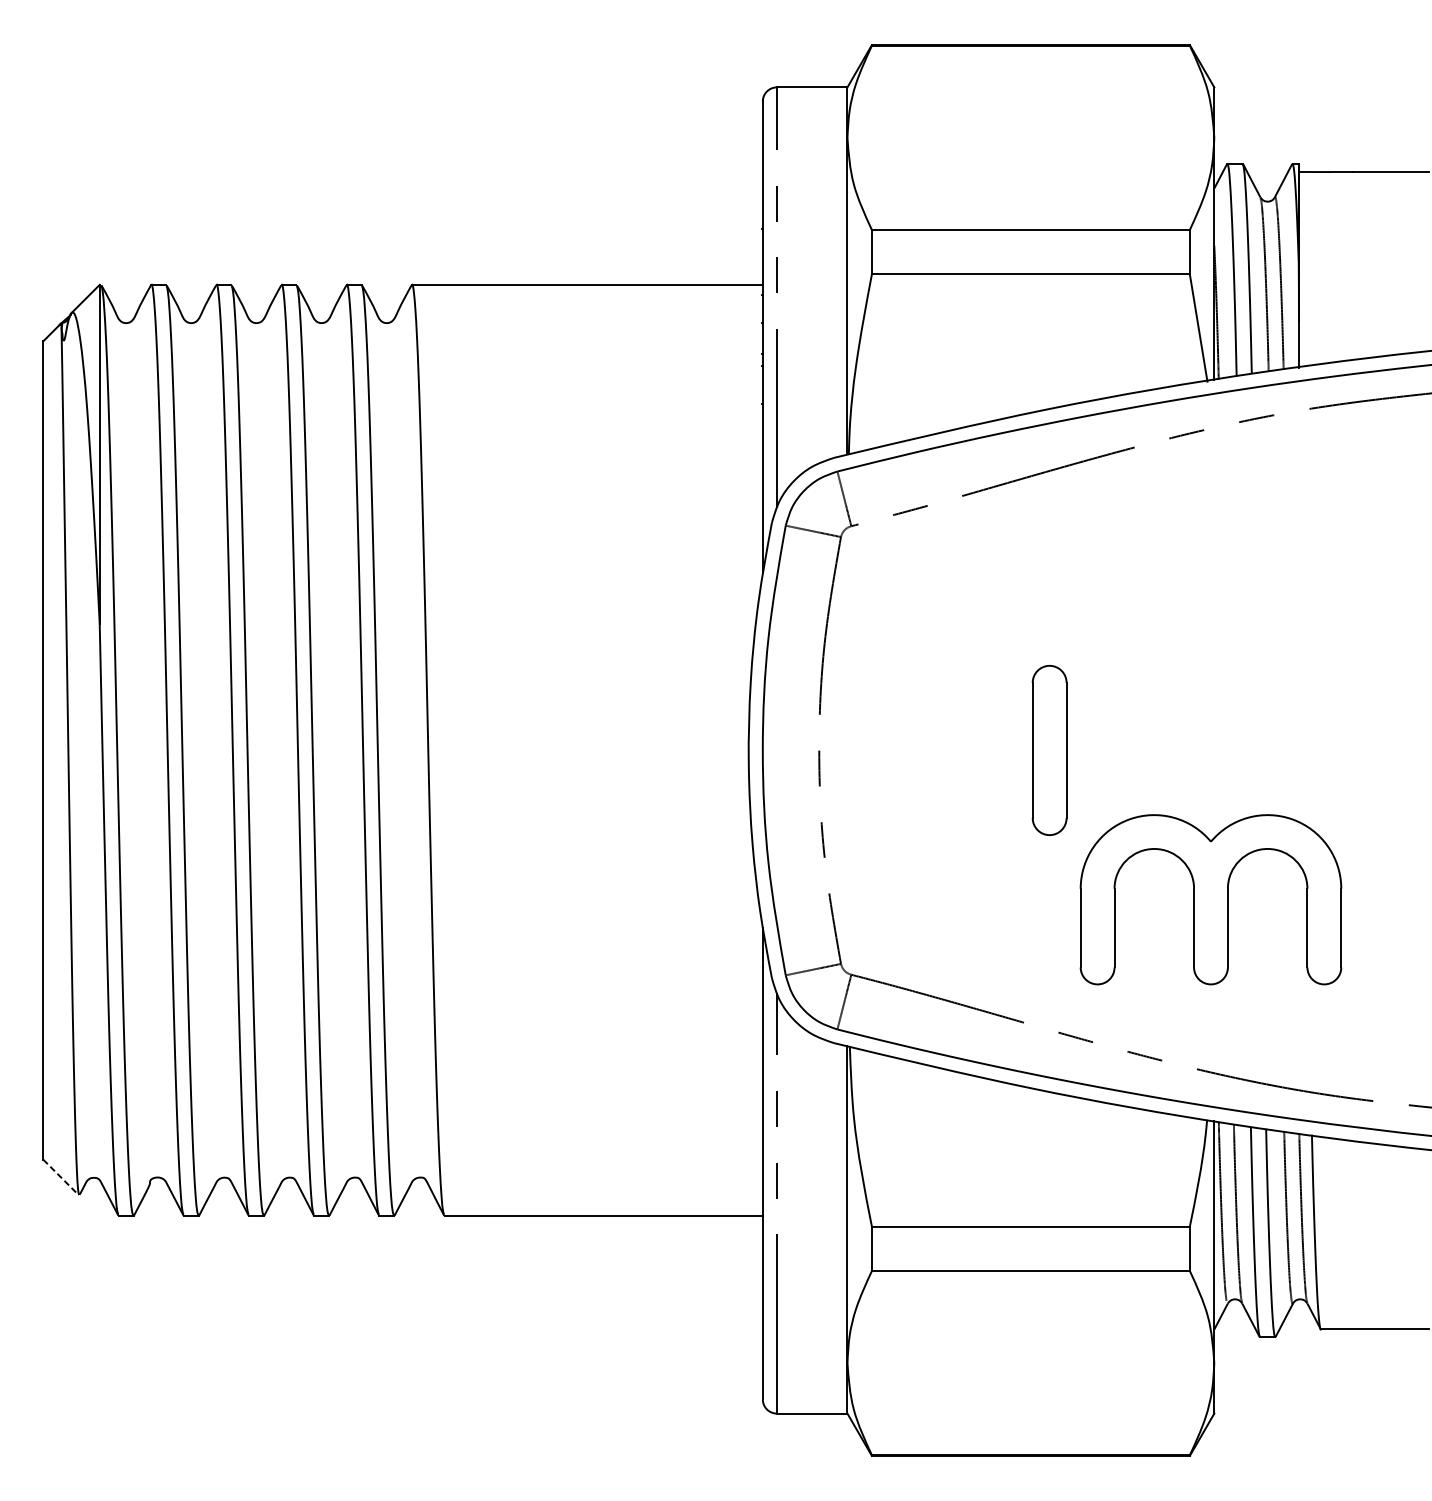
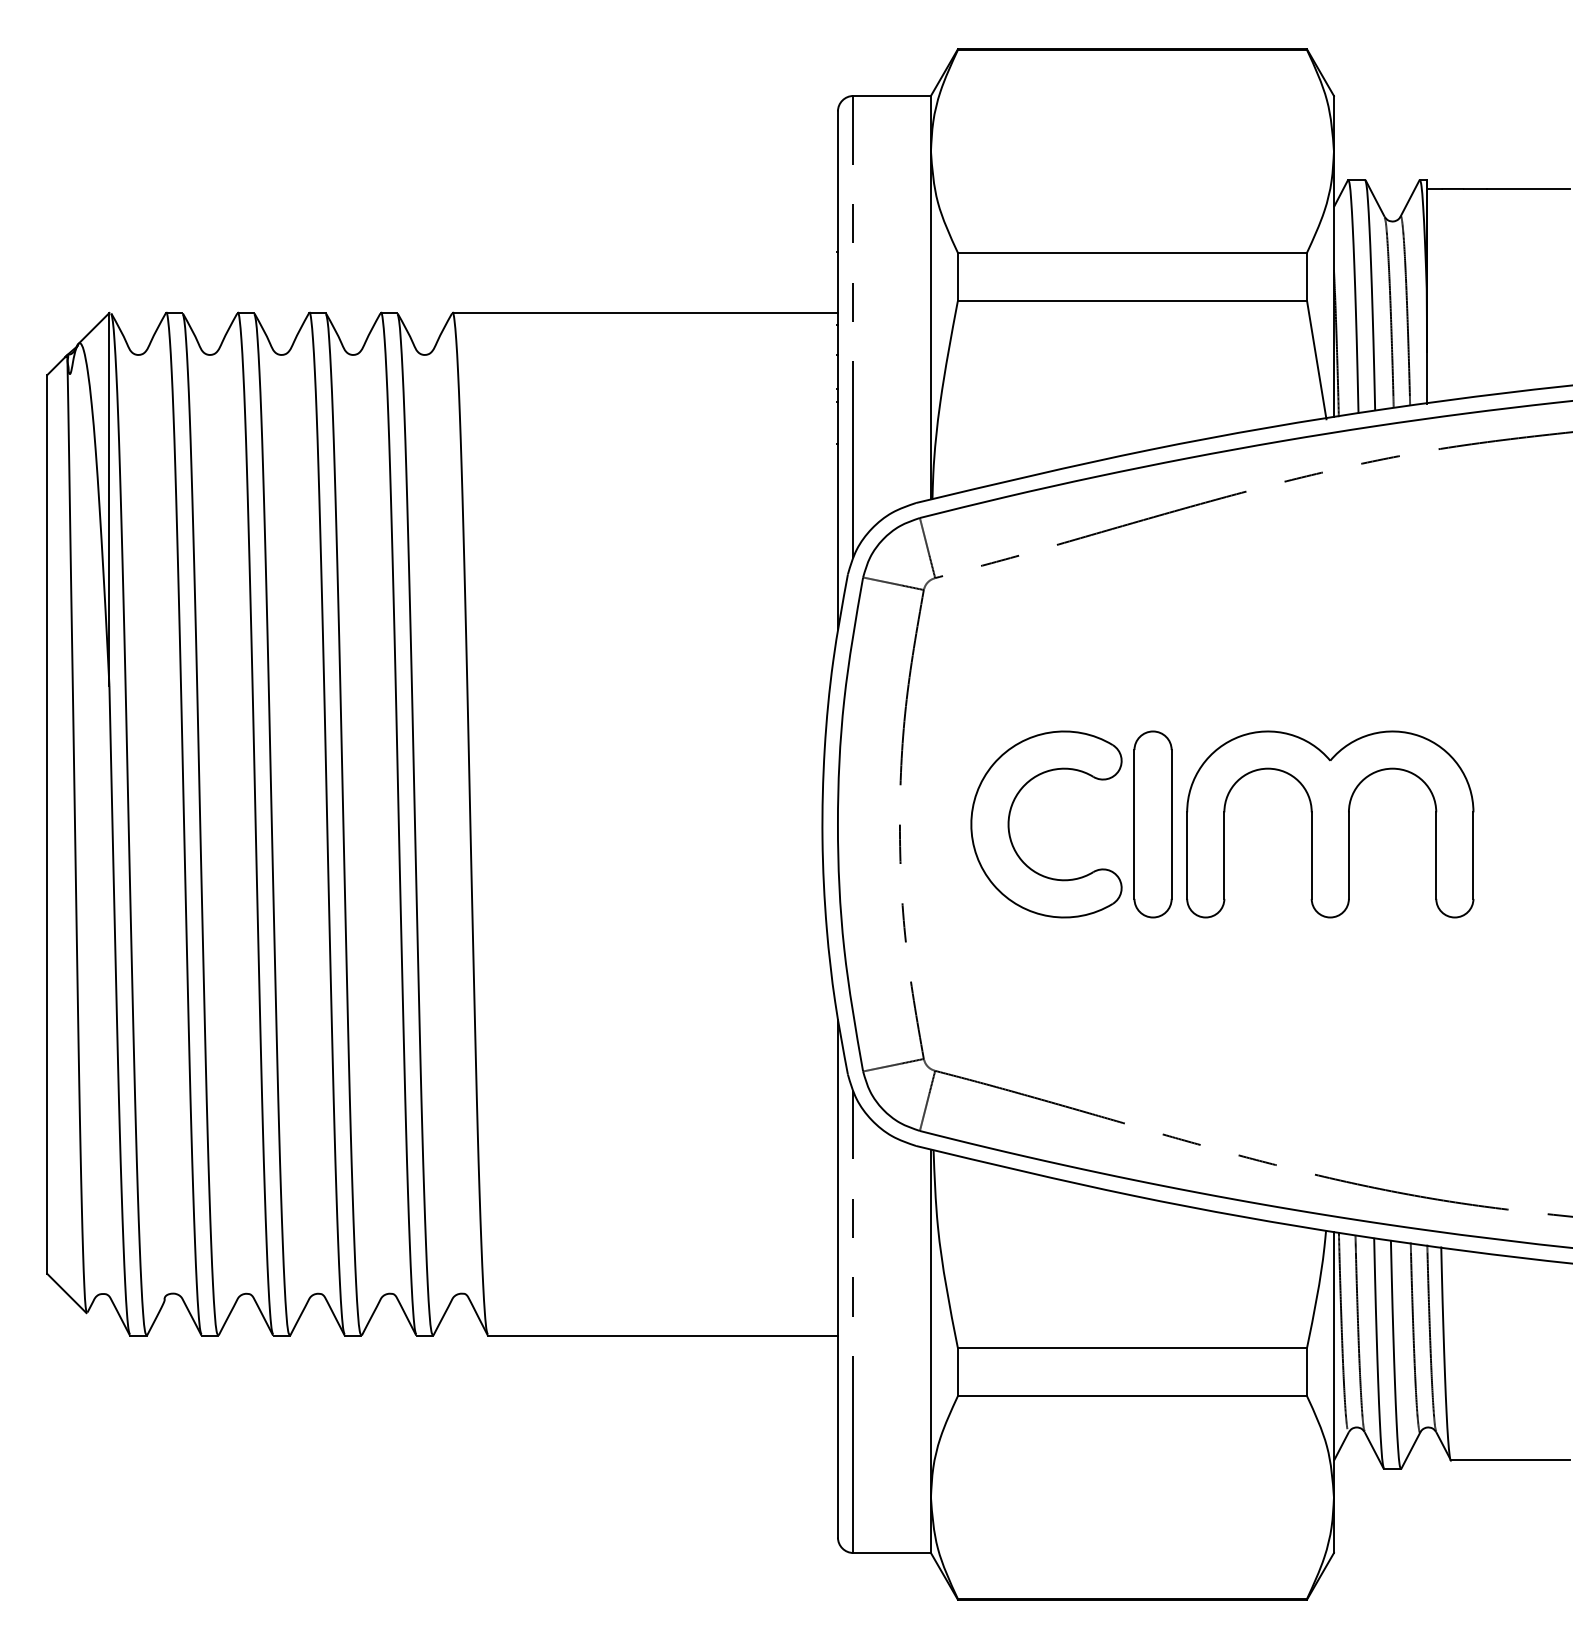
part: (918, 750) -> (1009, 824), added
part: (1211, 899) -> (1330, 824), moved
line: (60, 1177) -> (66, 1293), dashed -> solid

